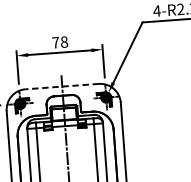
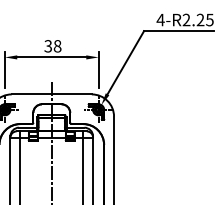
text: (56, 42) -> (48, 46), 78 -> 38
line: (62, 86) -> (51, 94), dashed -> solid

